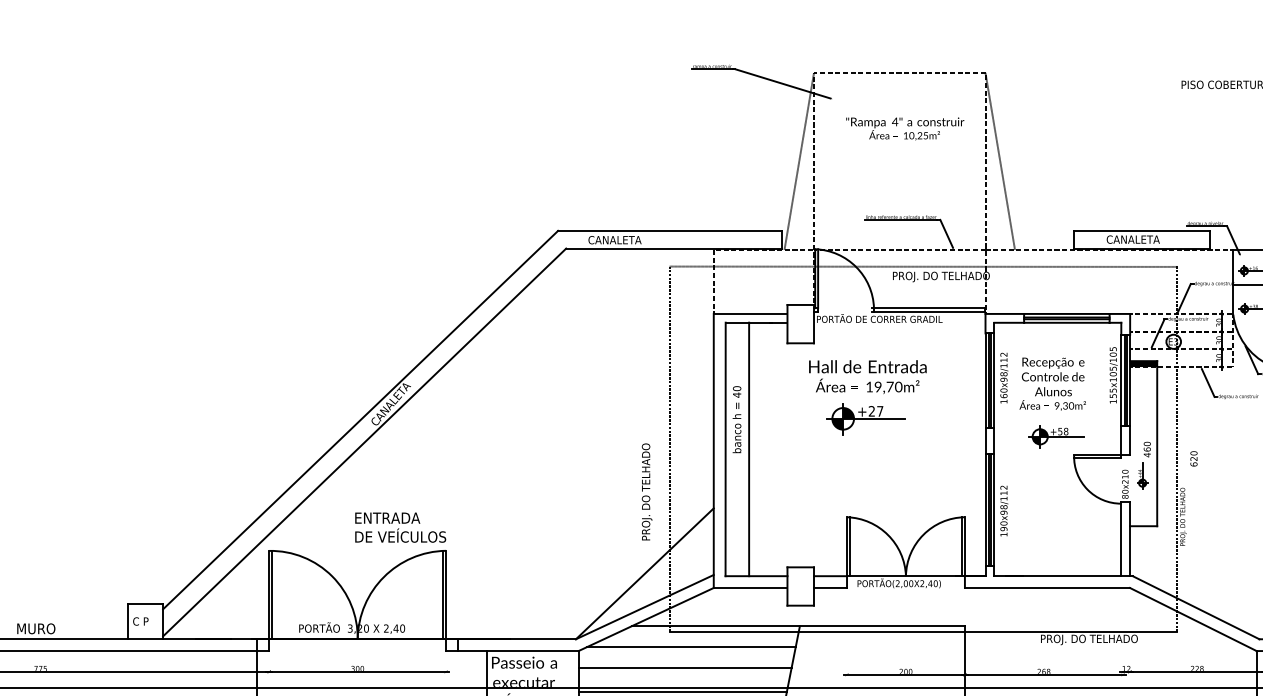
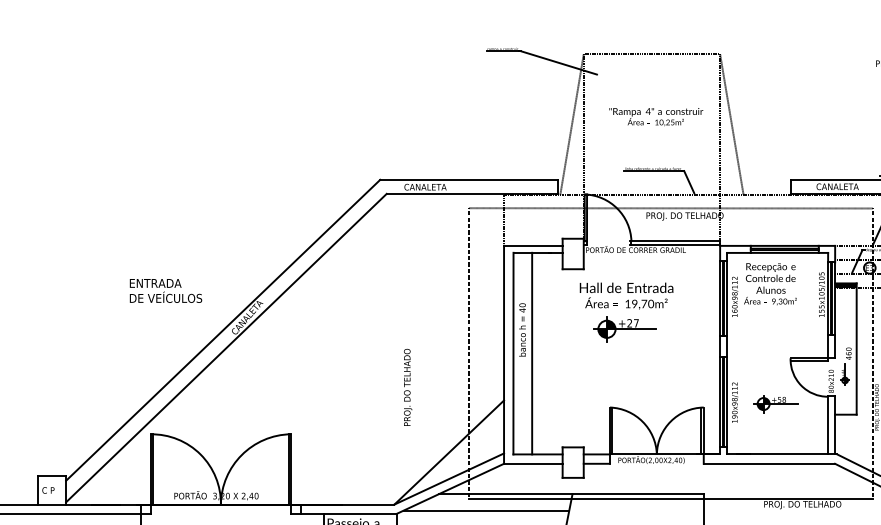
text: (905, 128) -> (656, 116), moved
text: (1052, 383) -> (770, 283), moved
part: (1056, 436) -> (776, 403), moved
text: (646, 491) -> (407, 387), moved
text: (400, 527) -> (165, 290), moved

